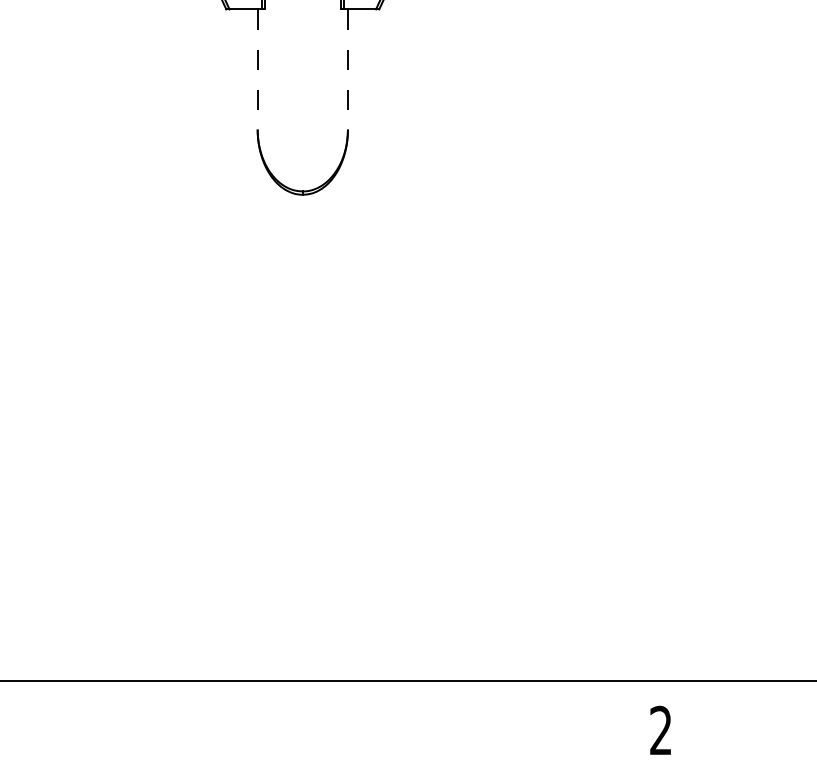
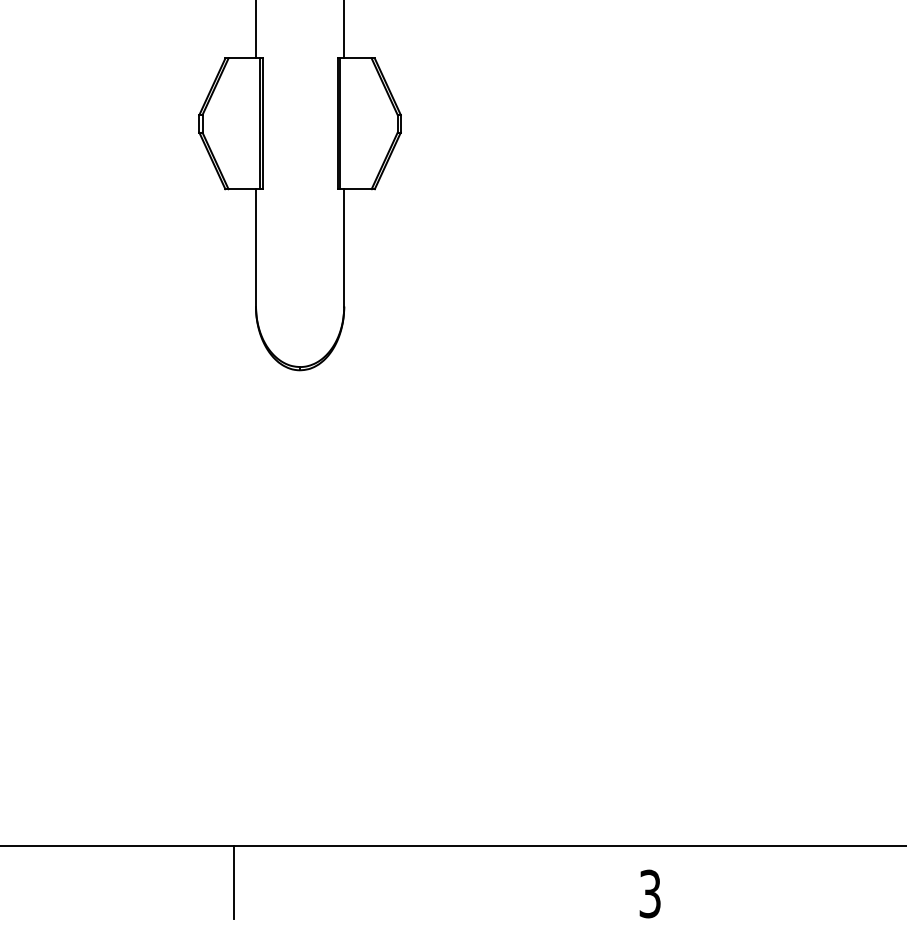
line: (258, 69) -> (256, 247), dashed -> solid
line: (348, 69) -> (344, 247), dashed -> solid
line: (235, 718) -> (234, 882), added
text: (660, 730) -> (649, 893), 2 -> 3

